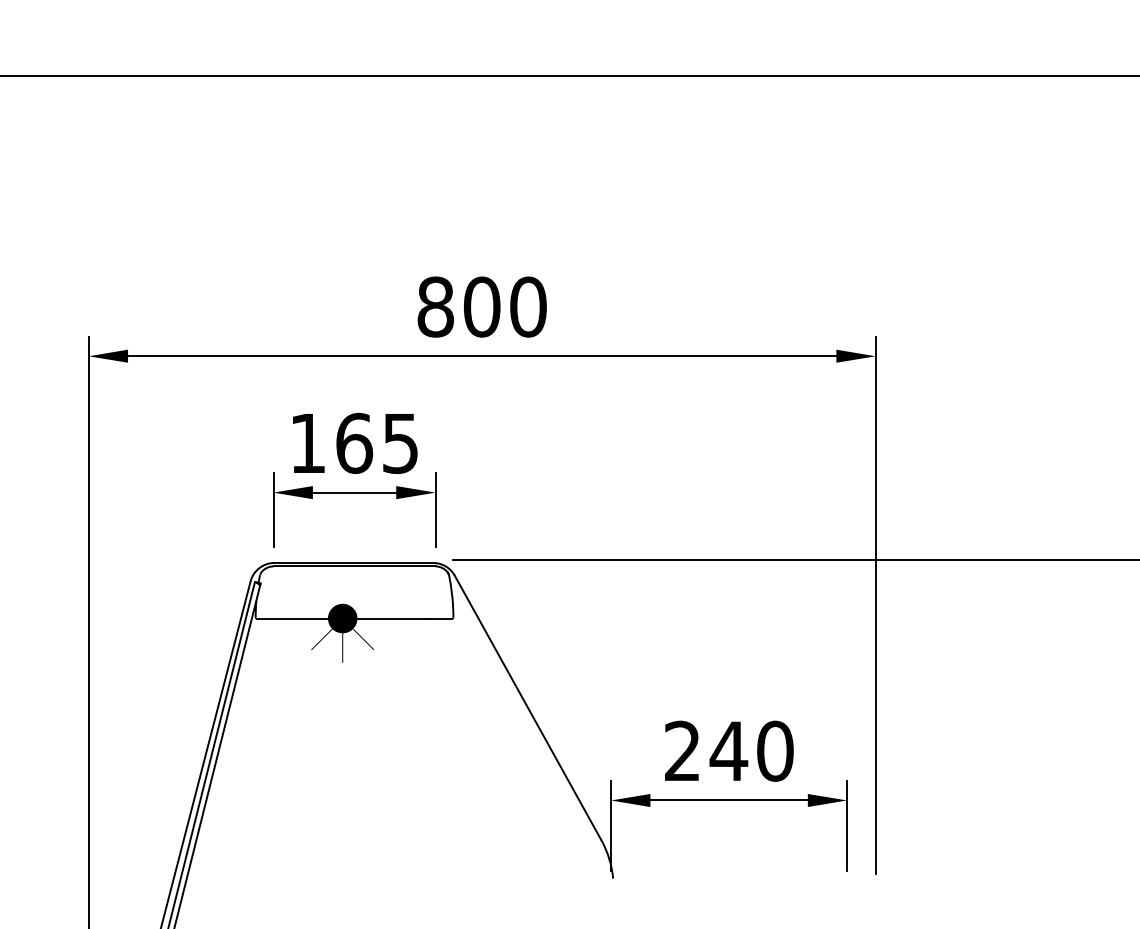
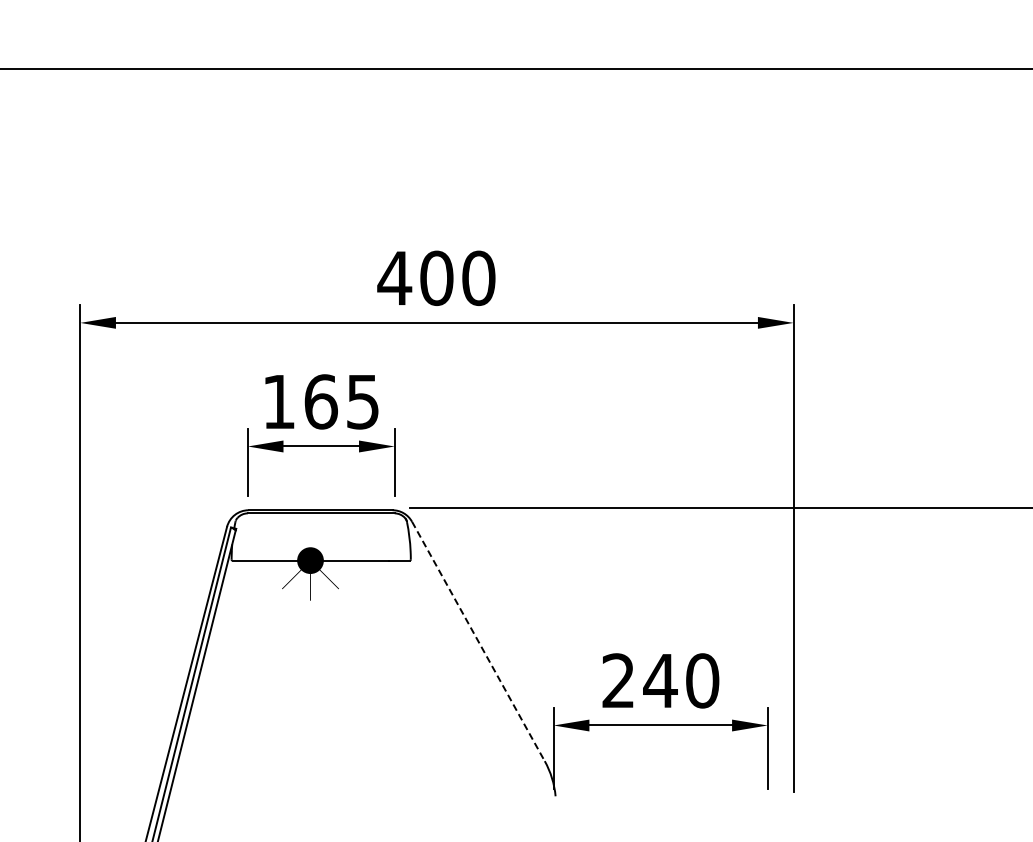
text: (435, 307) -> (394, 278), 800 -> 400
line: (528, 707) -> (478, 641), solid -> dashed

